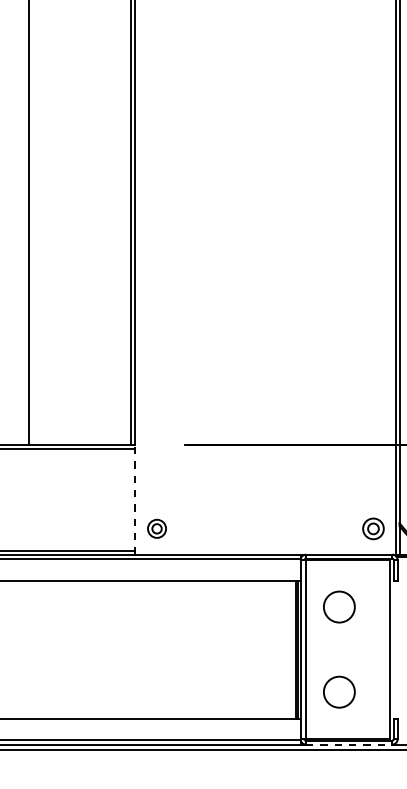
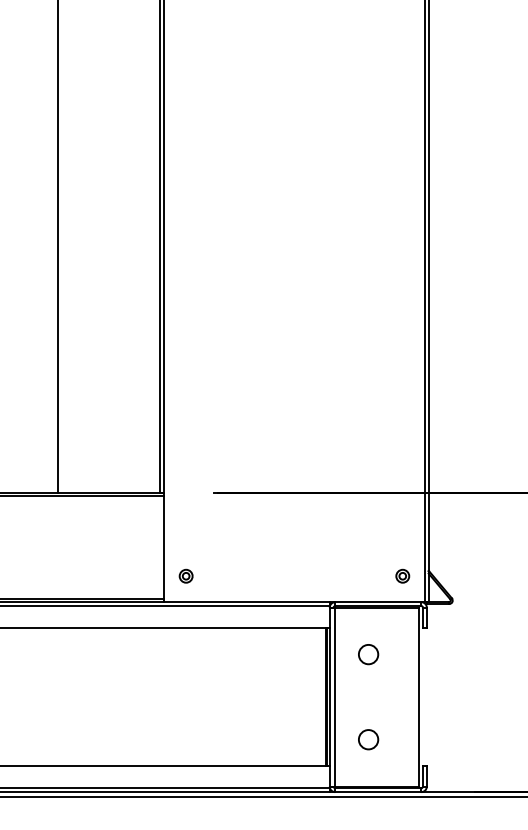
line: (134, 499) -> (163, 547), dashed -> solid
part: (156, 527) -> (185, 575), size x0.71
part: (373, 527) -> (402, 575), size x0.62
circle: (339, 606) -> (368, 654), size x0.62
circle: (339, 691) -> (368, 739), size x0.62
line: (349, 744) -> (378, 792), dashed -> solid

